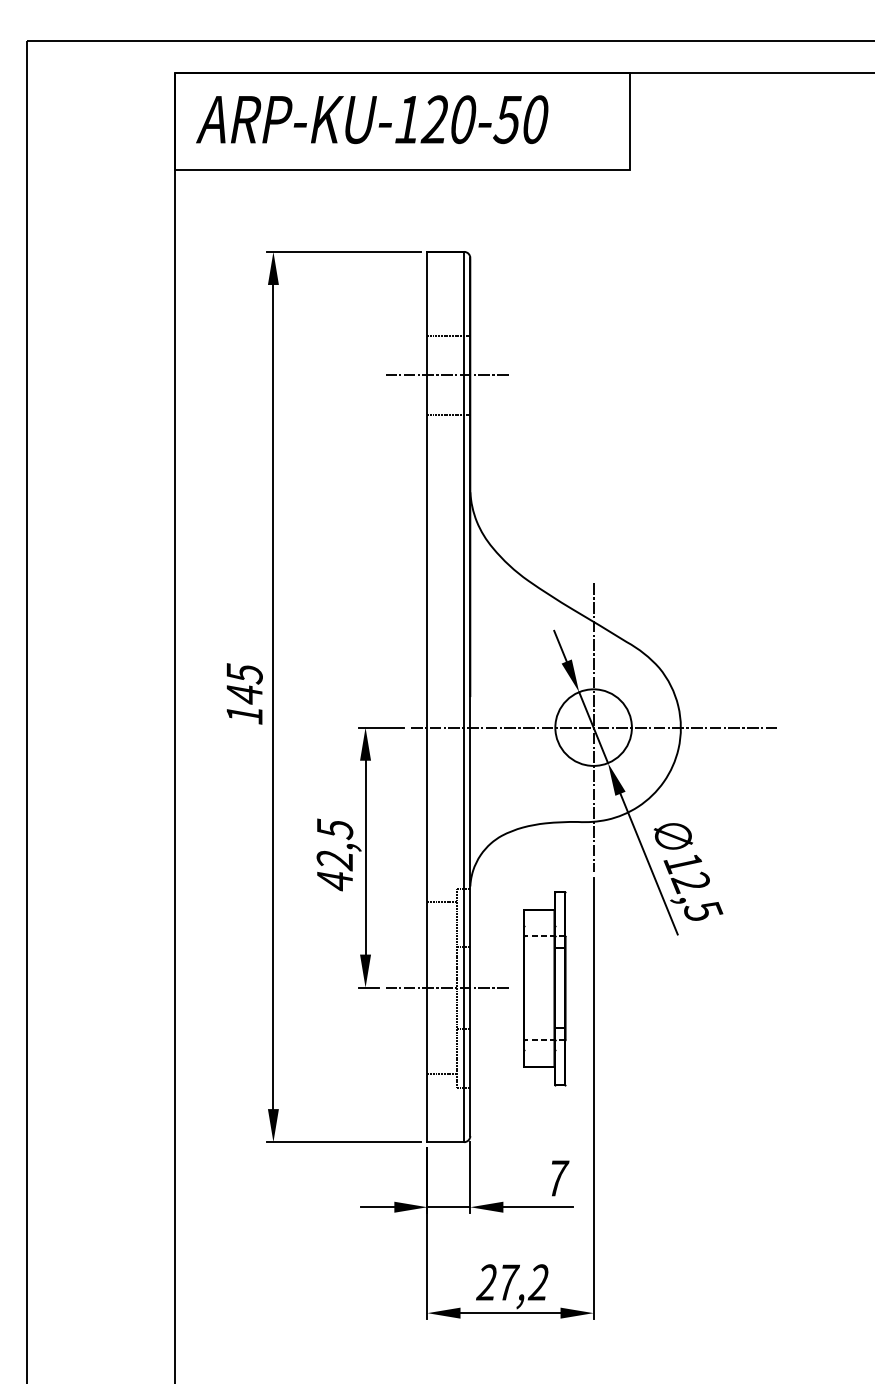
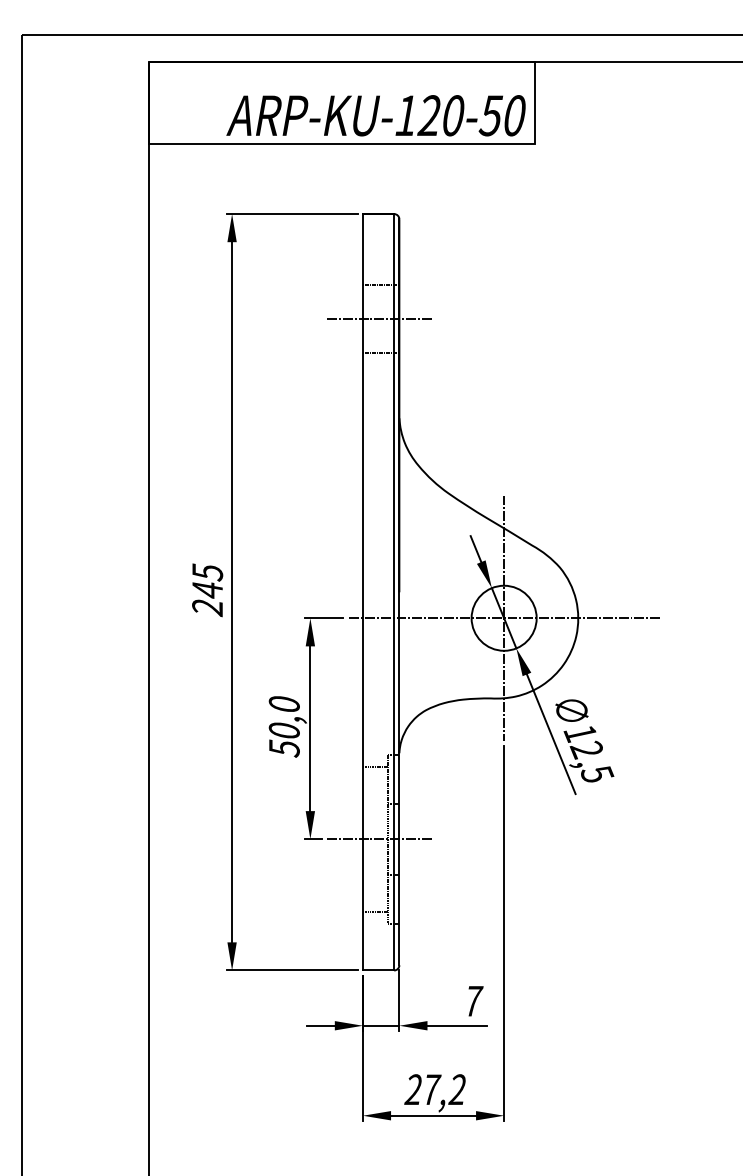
text: (371, 119) -> (375, 115), moved
text: (244, 716) -> (207, 608), 145 -> 245
text: (333, 855) -> (283, 726), 42,5 -> 50,0
part: (544, 989) -> (462, 840), removed

